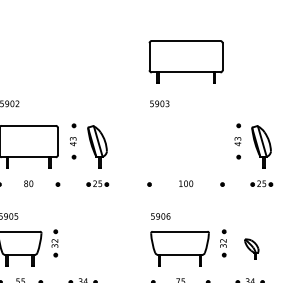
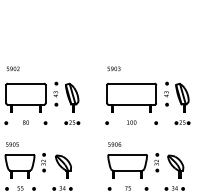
part: (185, 61) -> (131, 97), moved
part: (84, 249) -> (63, 166), added
part: (251, 249) -> (175, 166), size x1.67

